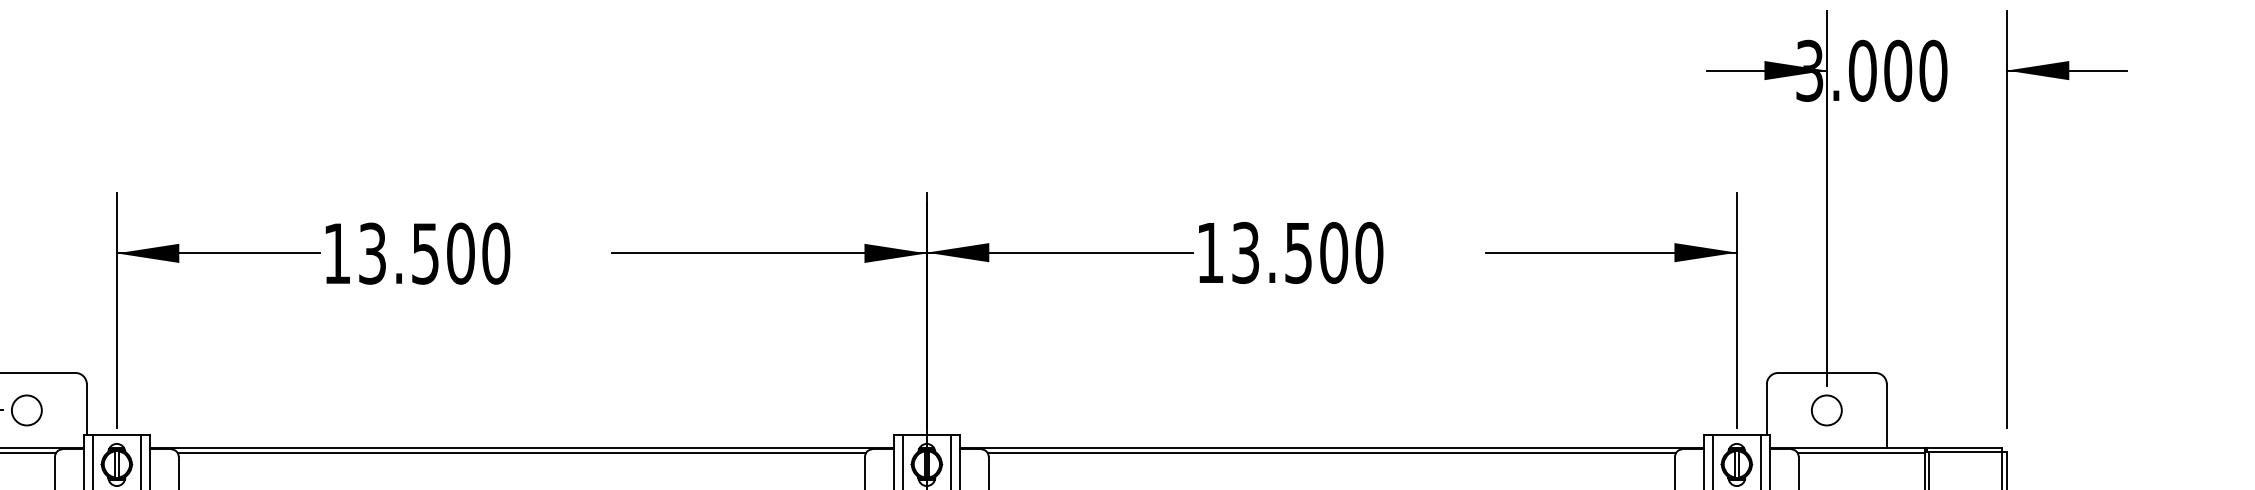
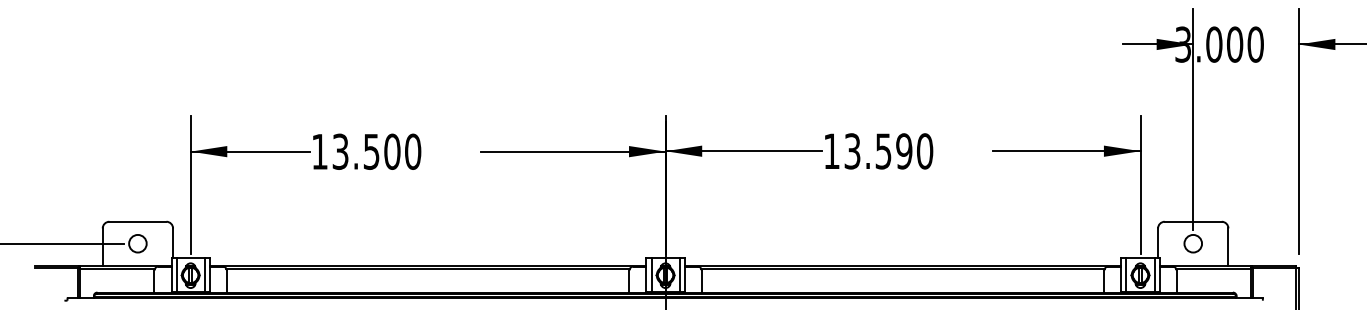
text: (1334, 253) -> (904, 151), 13.500 -> 13.590

